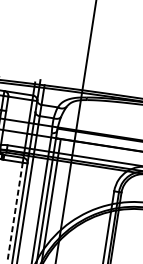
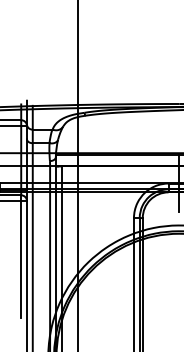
line: (15, 210) -> (21, 258), dashed -> solid

